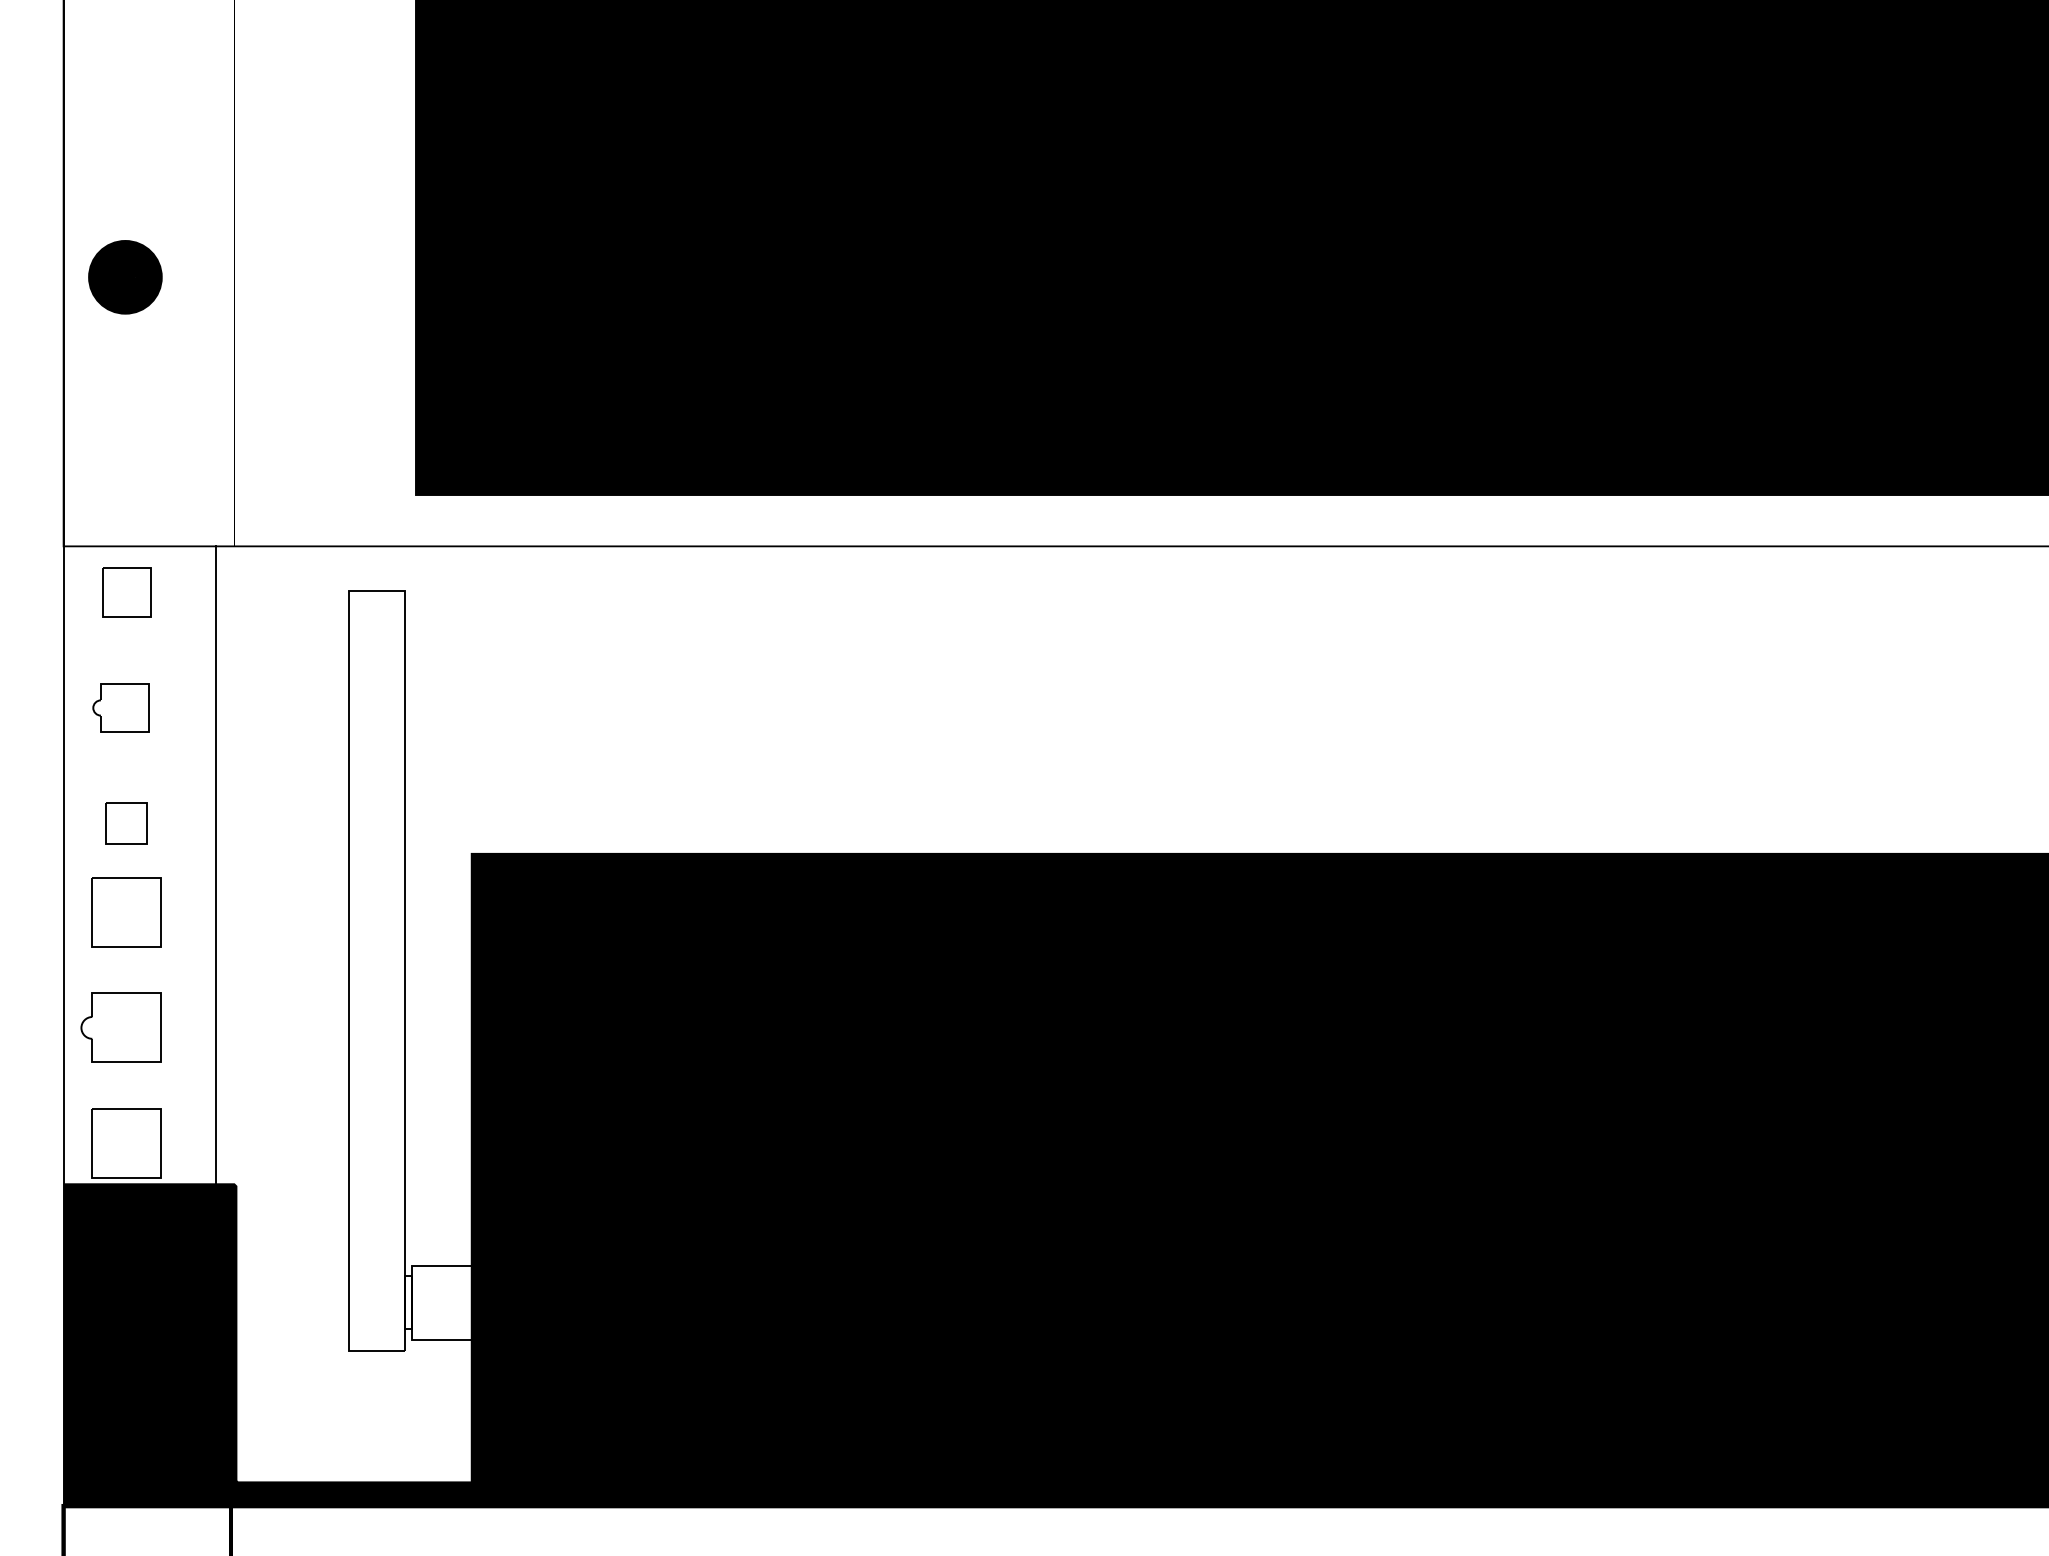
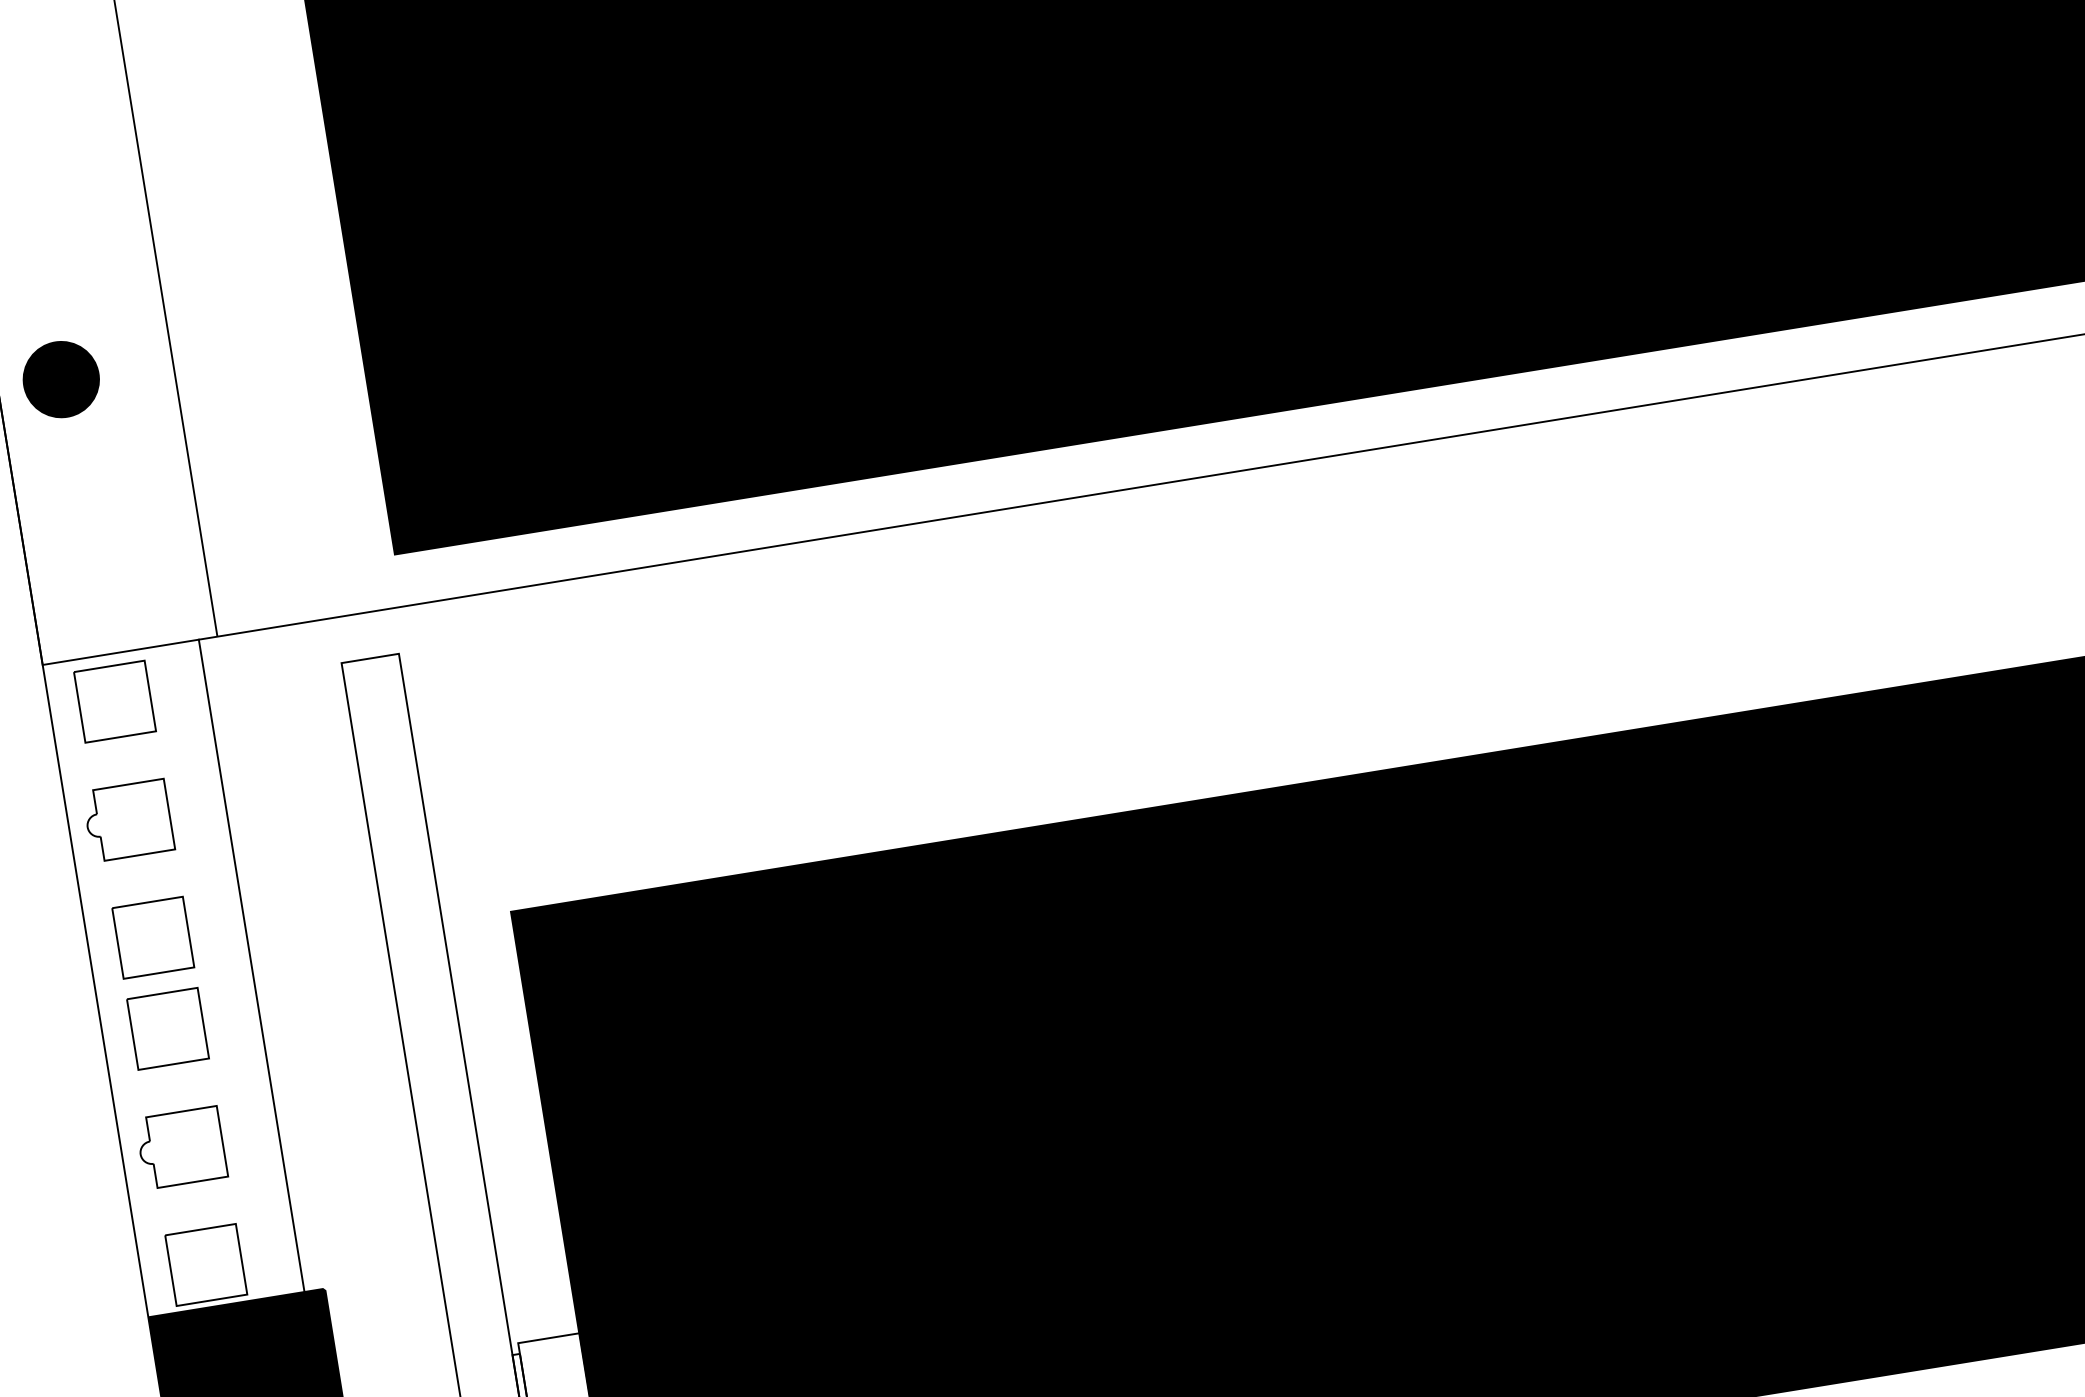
part: (126, 592) -> (114, 701), size x1.43
part: (120, 707) -> (127, 820), size x1.43
part: (126, 823) -> (152, 937), size x1.67

